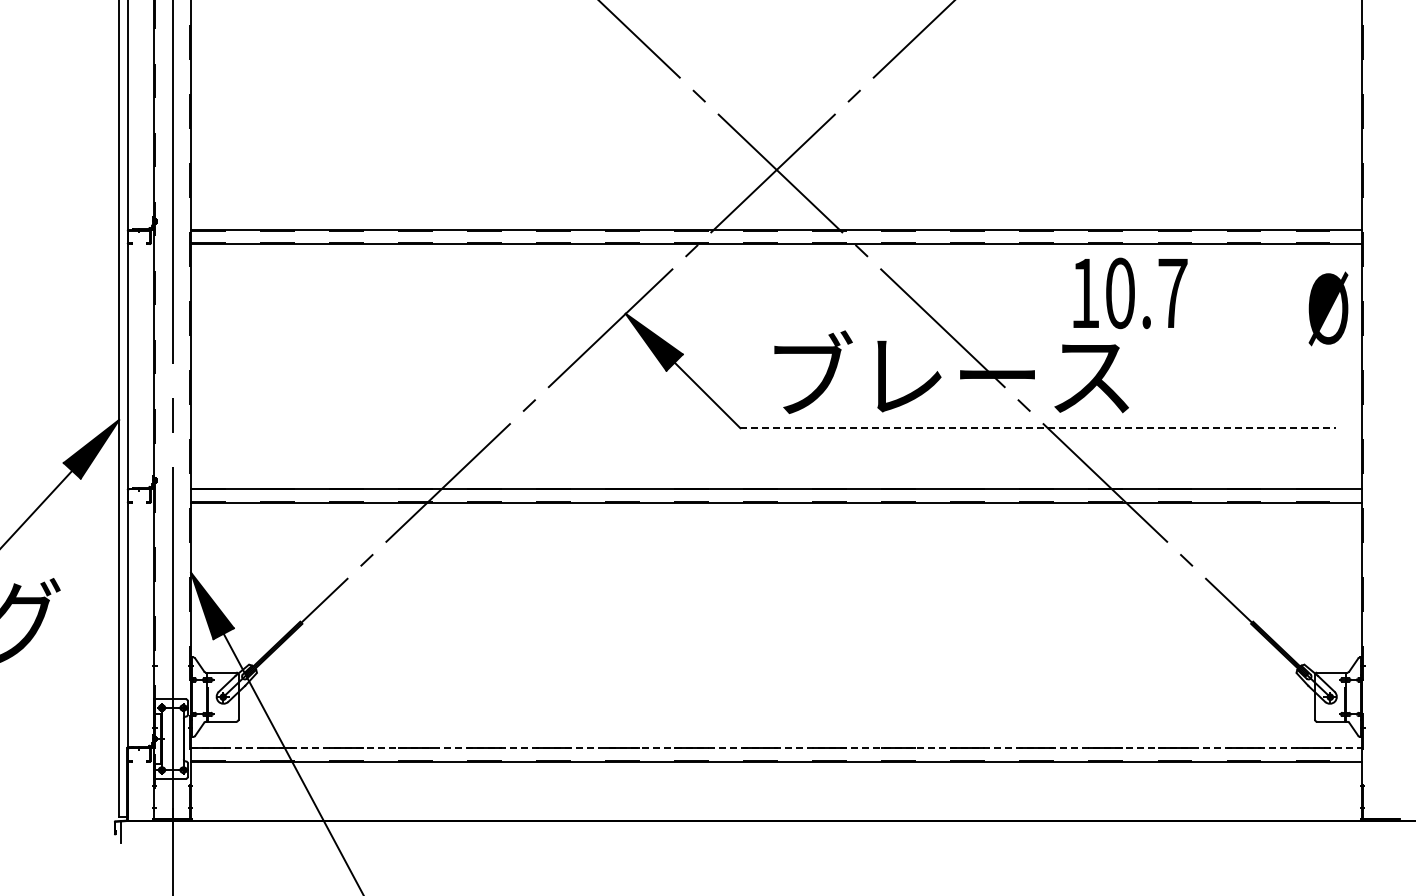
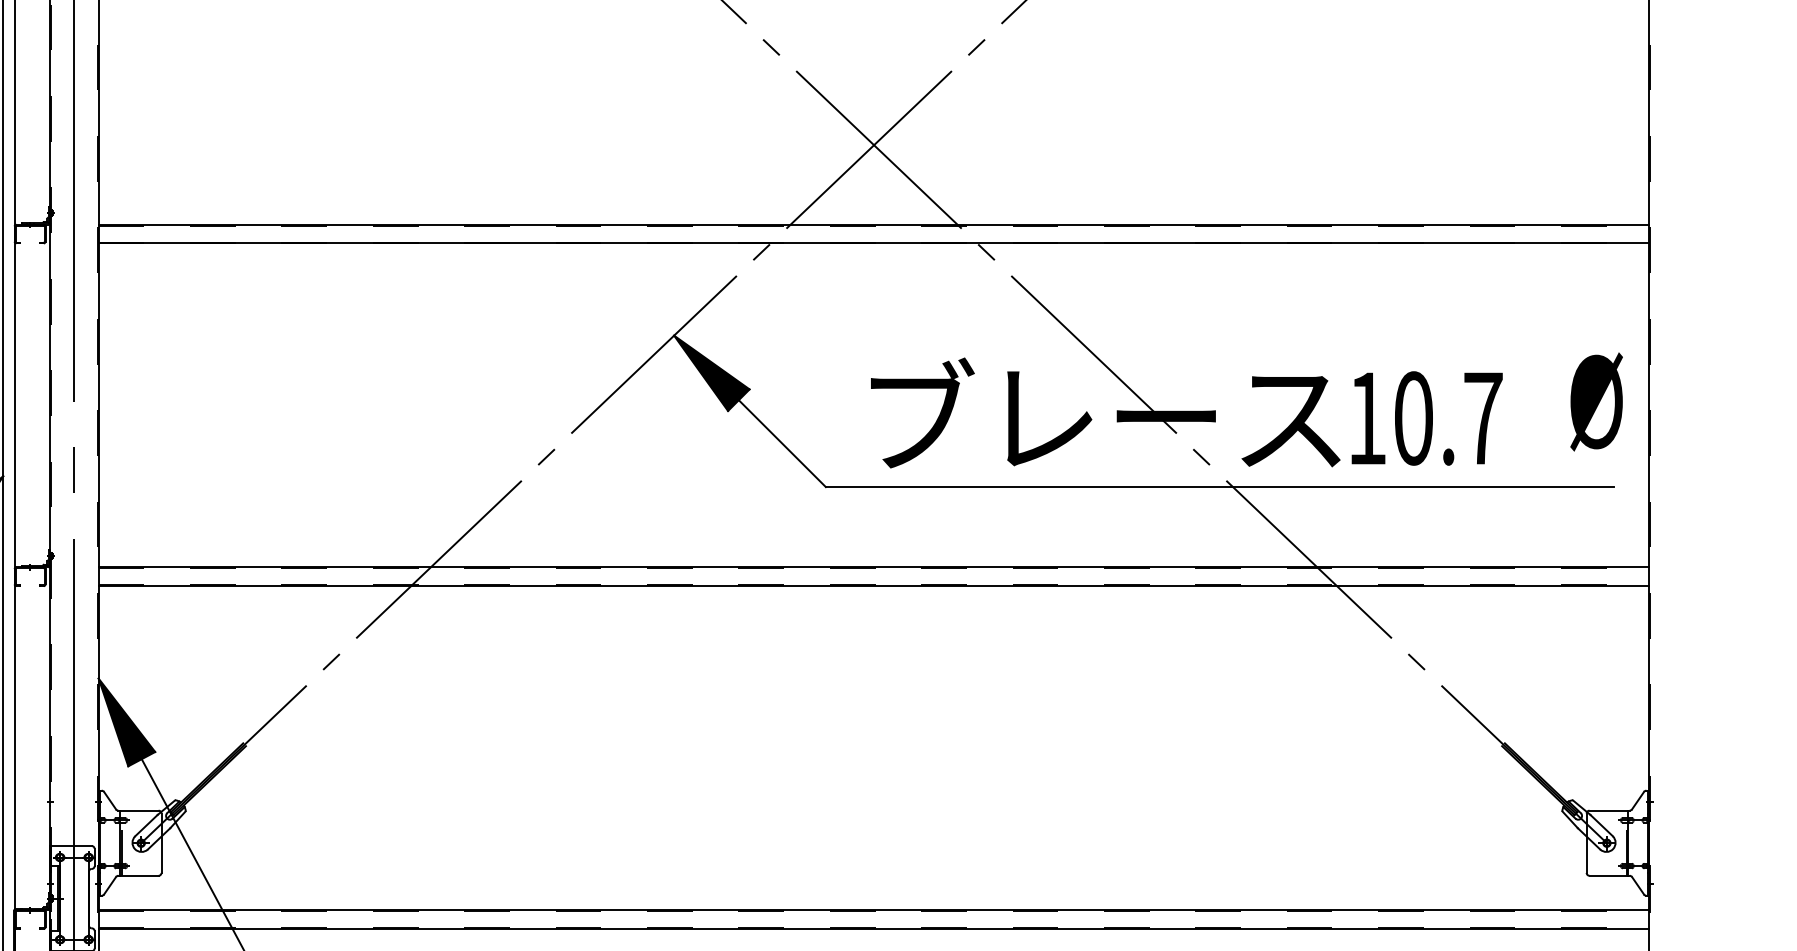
text: (1130, 293) -> (1427, 418), moved
text: (1328, 308) -> (1596, 401), moved
line: (1038, 428) -> (1220, 487), dashed -> solid
line: (776, 747) -> (873, 909), dashed -> solid

